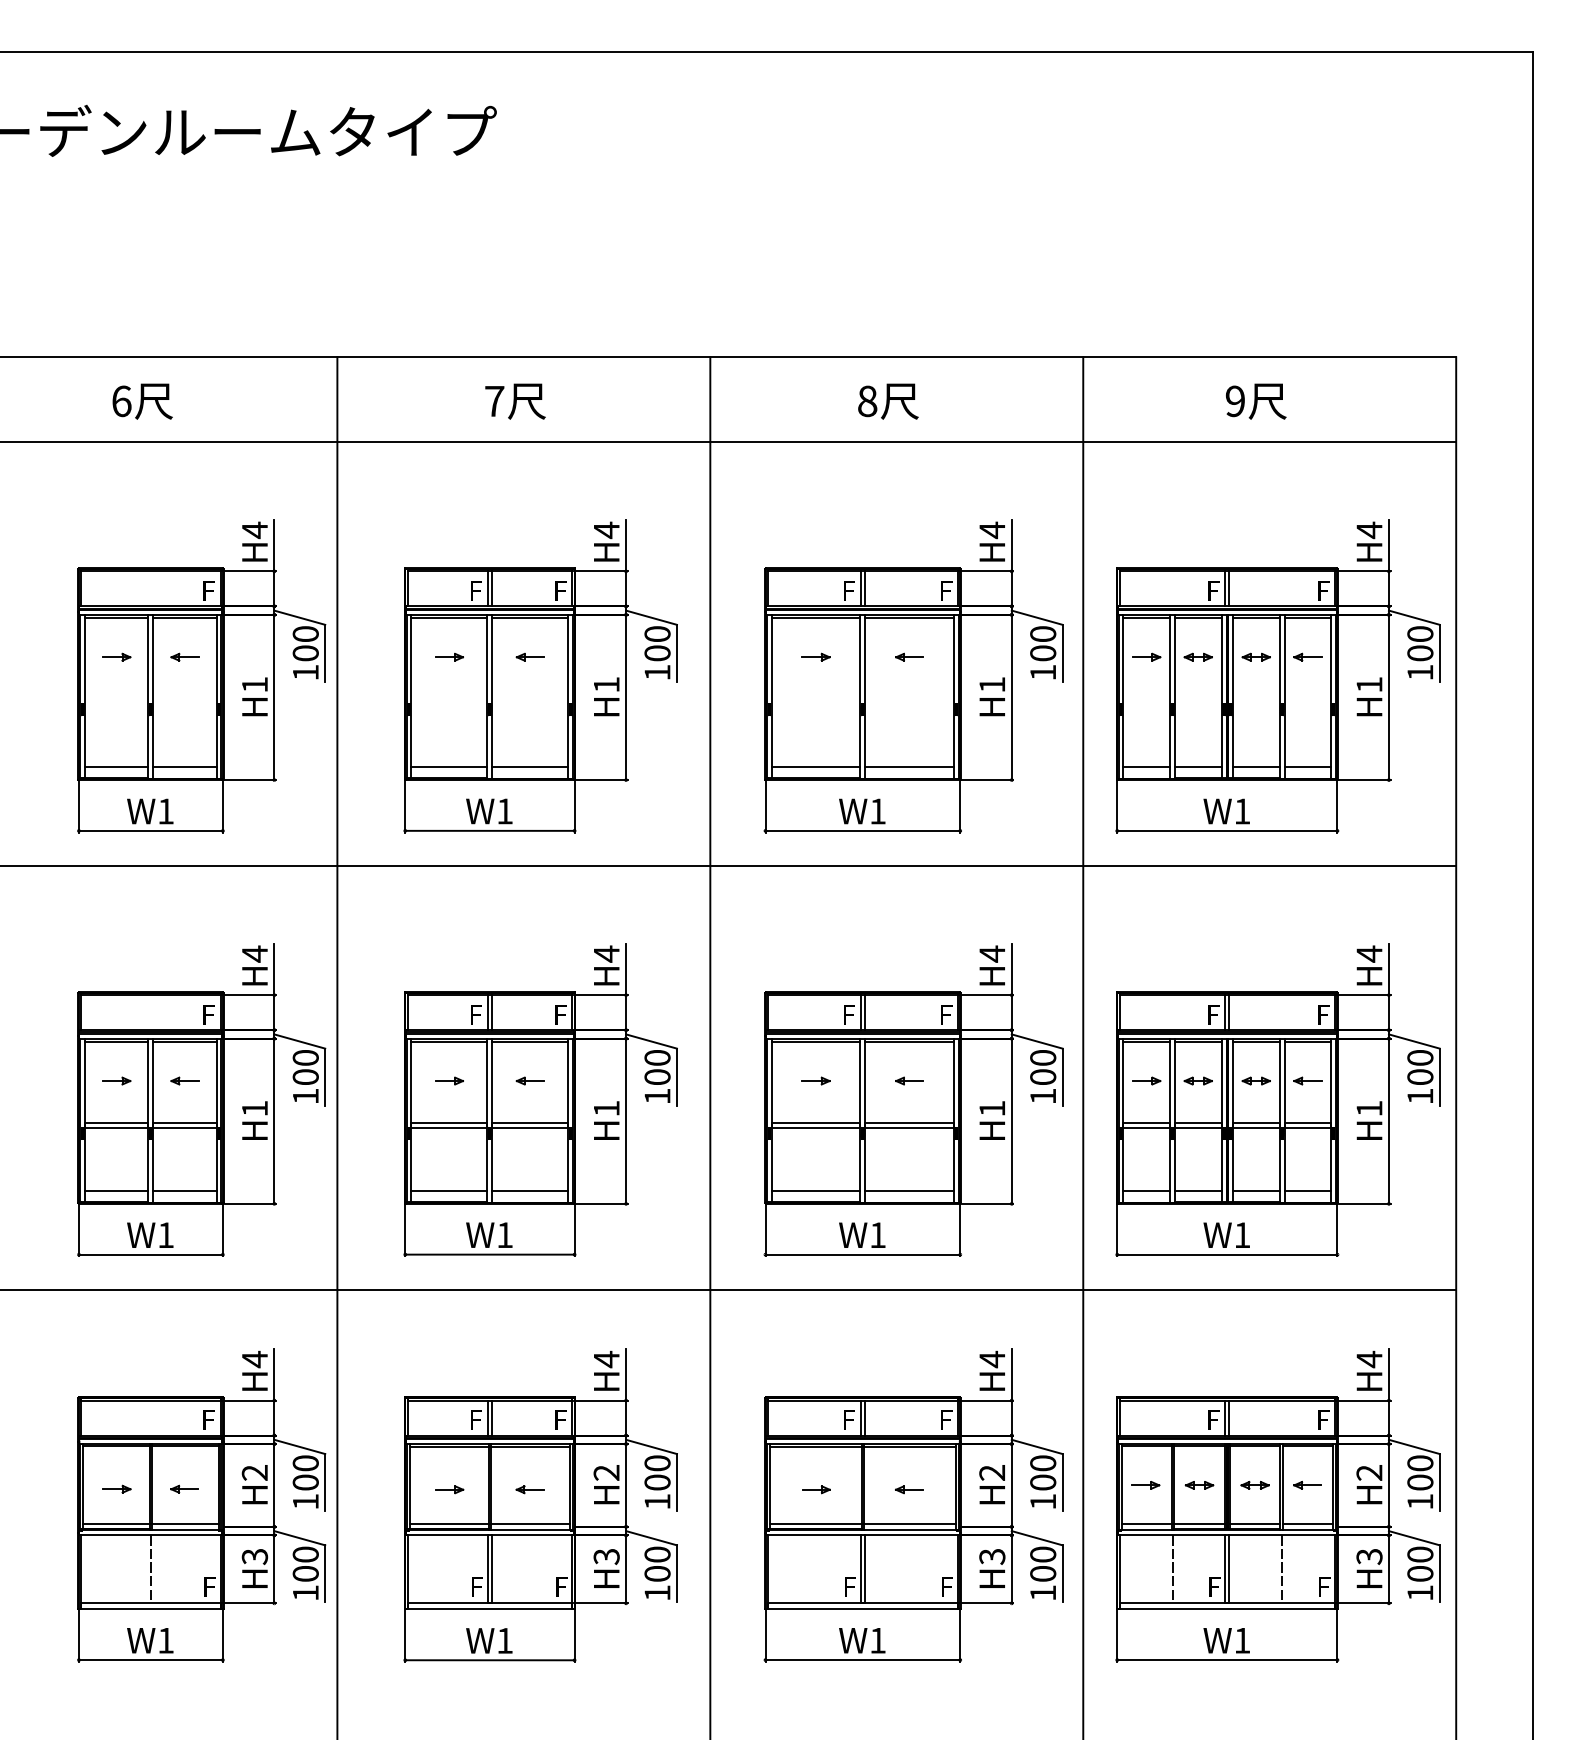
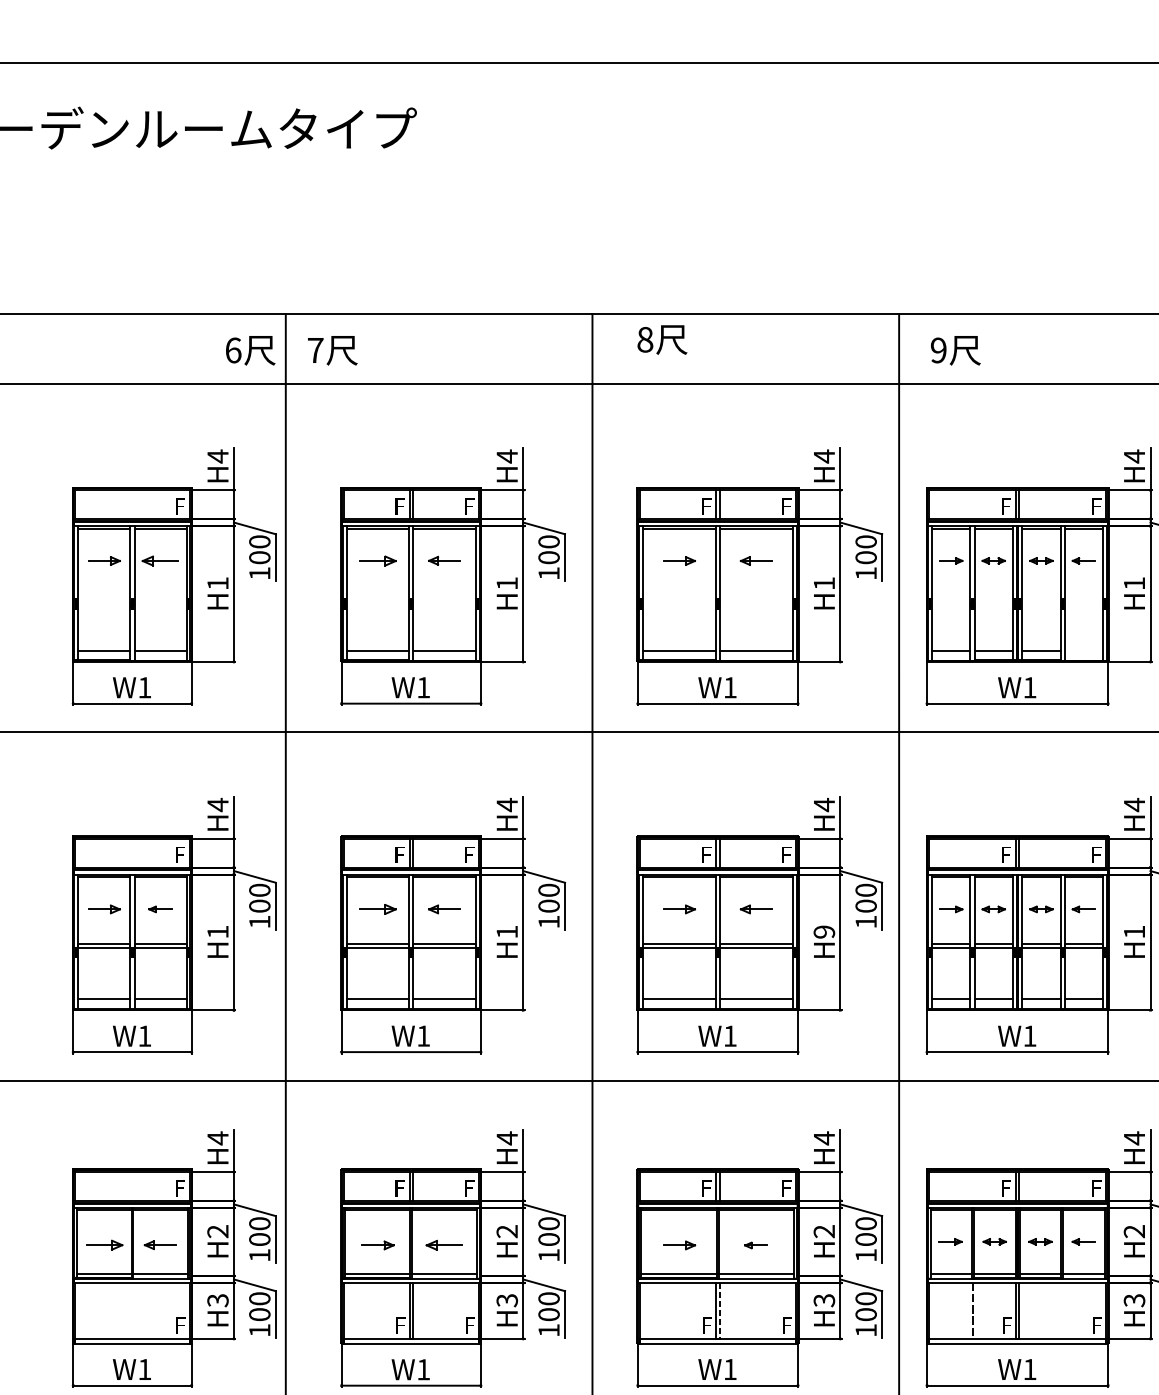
text: (142, 401) -> (250, 350), moved
text: (515, 401) -> (332, 350), moved
text: (888, 401) -> (662, 339), moved
text: (1256, 401) -> (956, 350), moved
part: (116, 656) -> (104, 560), size x1.4
part: (184, 656) -> (160, 560), size x1.6
part: (449, 656) -> (377, 560), size x1.6
part: (815, 656) -> (678, 560), size x1.4
part: (909, 656) -> (756, 560), size x1.4
part: (529, 657) -> (443, 561), size x1.4
line: (1307, 766) -> (1083, 650), removed
part: (116, 1080) -> (104, 908), size x1.4
part: (449, 1080) -> (377, 908), size x1.6
part: (529, 1080) -> (443, 908), size x1.4
part: (815, 1080) -> (678, 908), size x1.4
part: (909, 1080) -> (756, 908), size x1.4
text: (992, 1108) -> (824, 931), H1 -> H9
part: (116, 1488) -> (104, 1244), size x1.6
part: (184, 1488) -> (160, 1244), size x1.4
part: (449, 1489) -> (377, 1245), size x1.4
part: (529, 1489) -> (443, 1245), size x1.6
part: (816, 1489) -> (679, 1245), size x1.4
line: (150, 1569) -> (132, 1311), removed
line: (865, 1569) -> (720, 1311), solid -> dashed
line: (1281, 1569) -> (1062, 1311), removed

